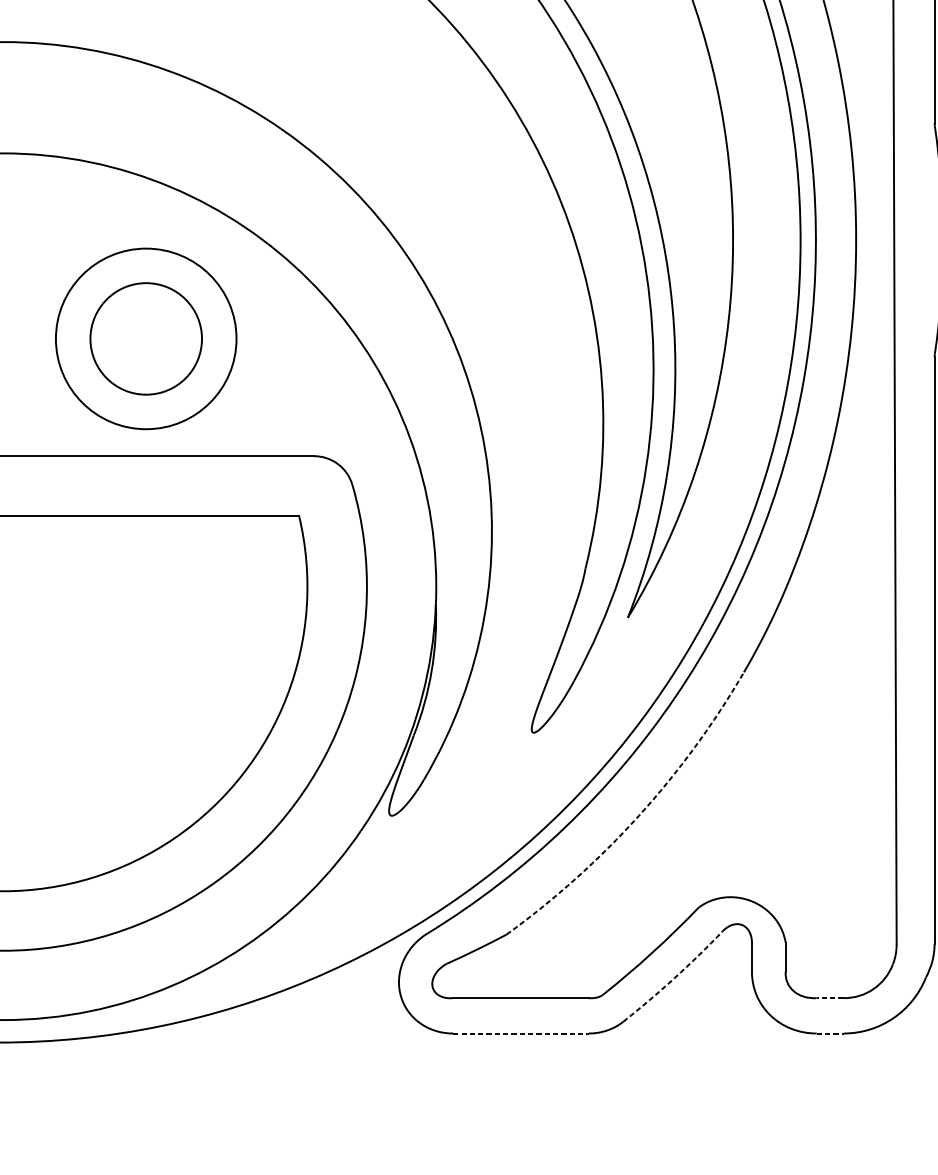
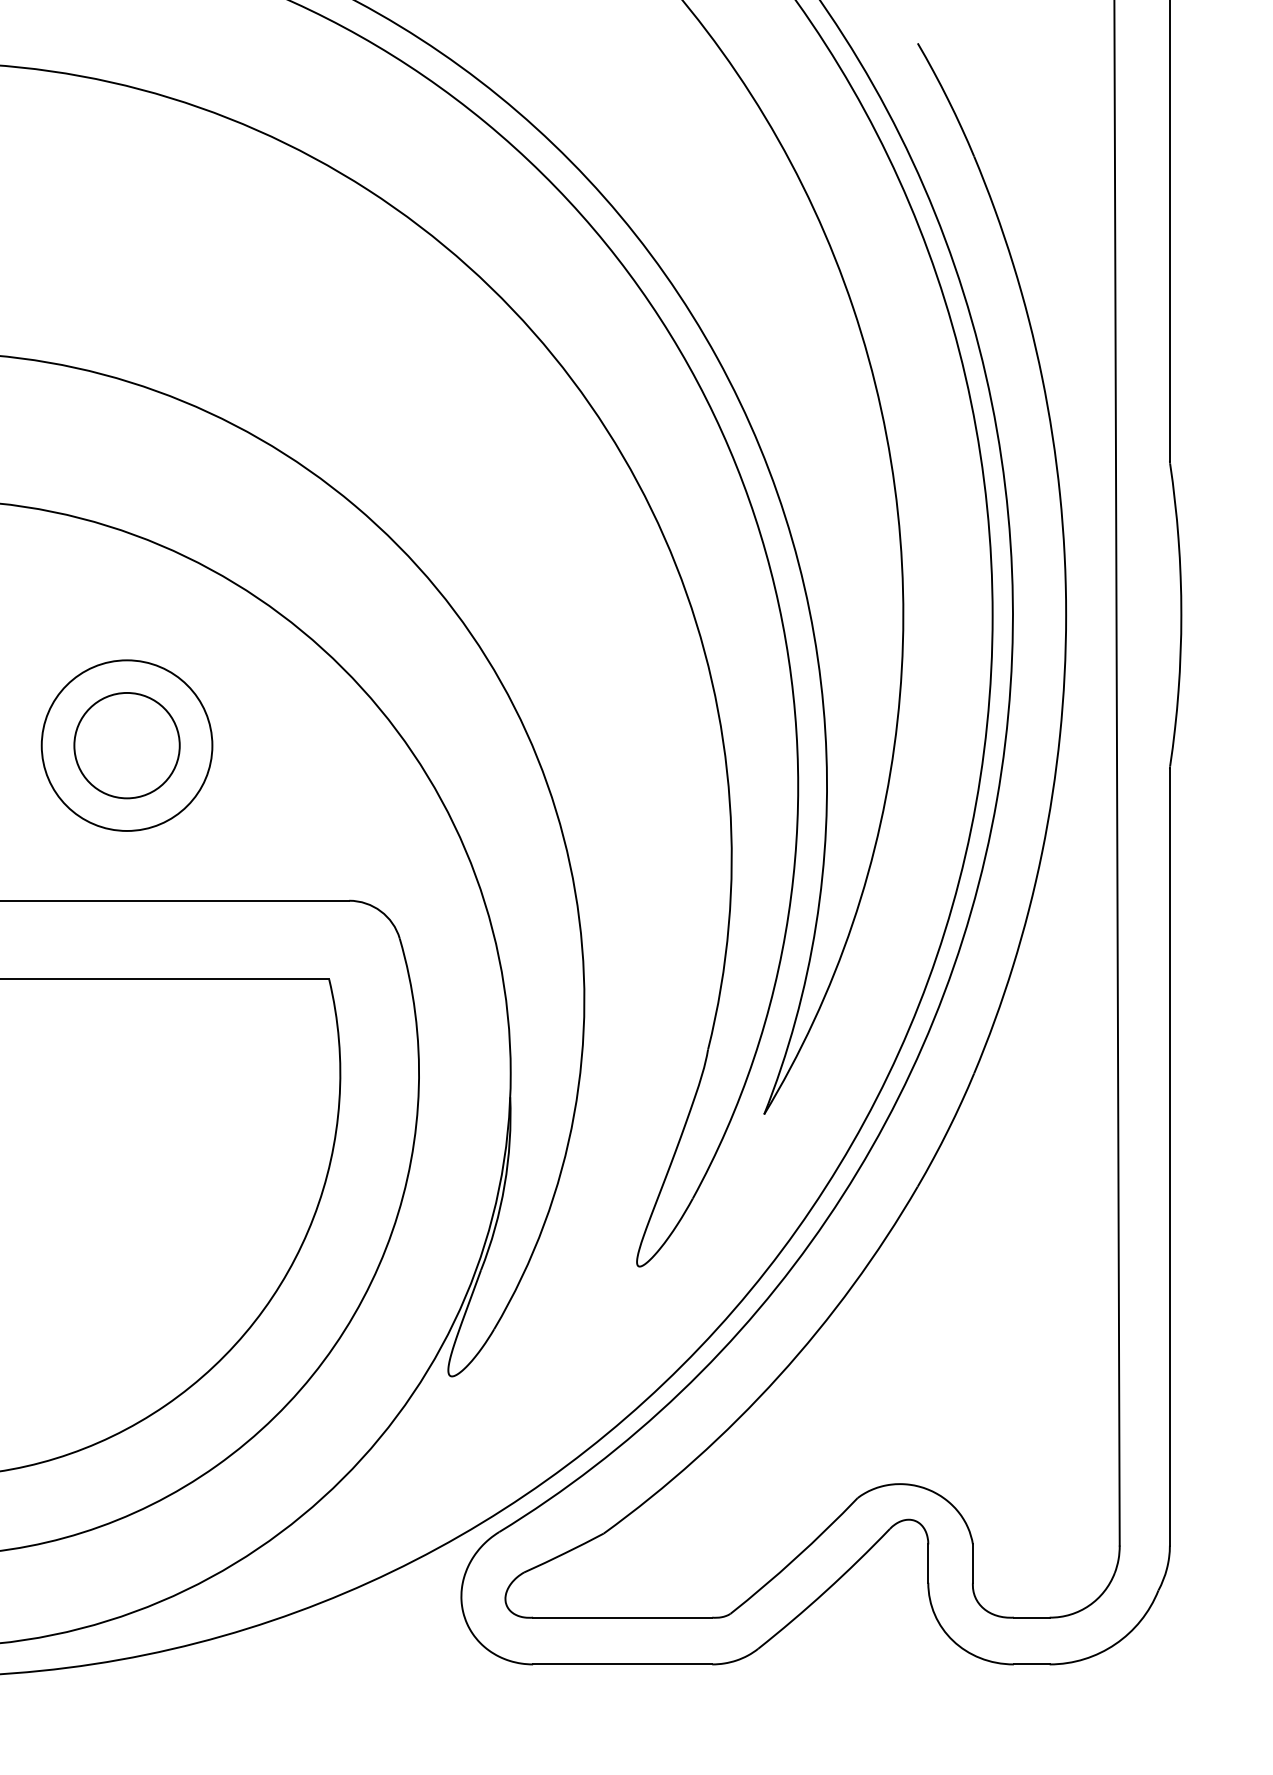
circle: (145, 338) -> (126, 745), size x0.71
circle: (145, 338) -> (126, 745), size x0.71
arc: (638, 815) -> (778, 1376), dashed -> solid
arc: (674, 978) -> (826, 1591), dashed -> solid
line: (829, 998) -> (1031, 1617), dashed -> solid
line: (520, 1033) -> (622, 1664), dashed -> solid
line: (829, 1033) -> (1031, 1664), dashed -> solid

